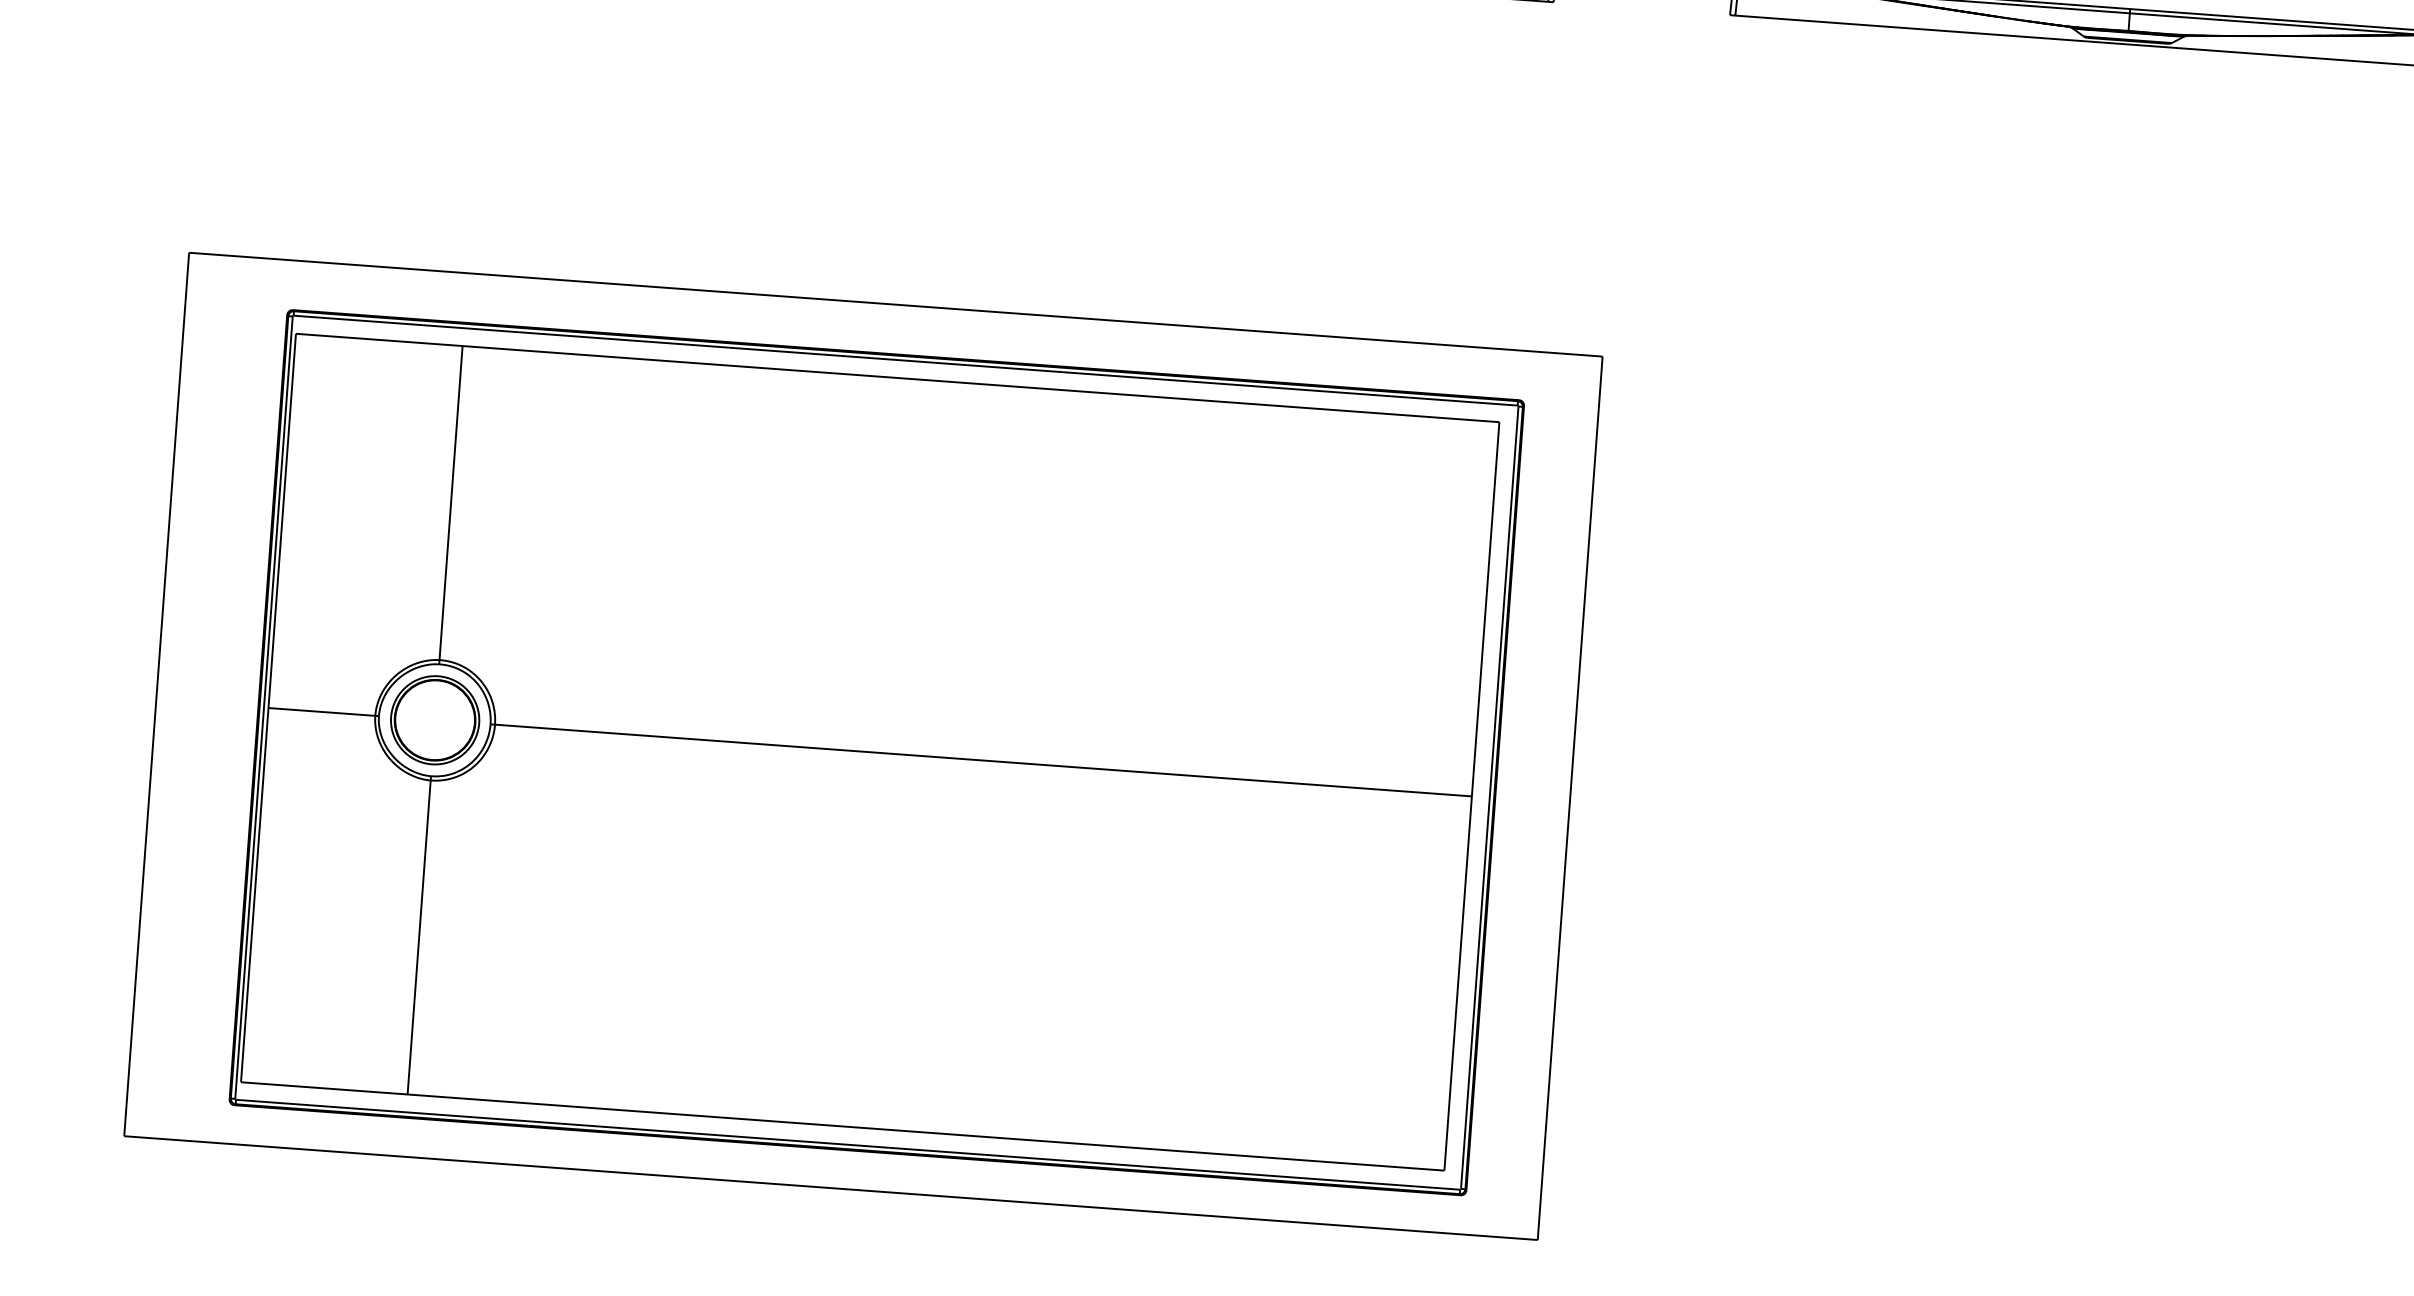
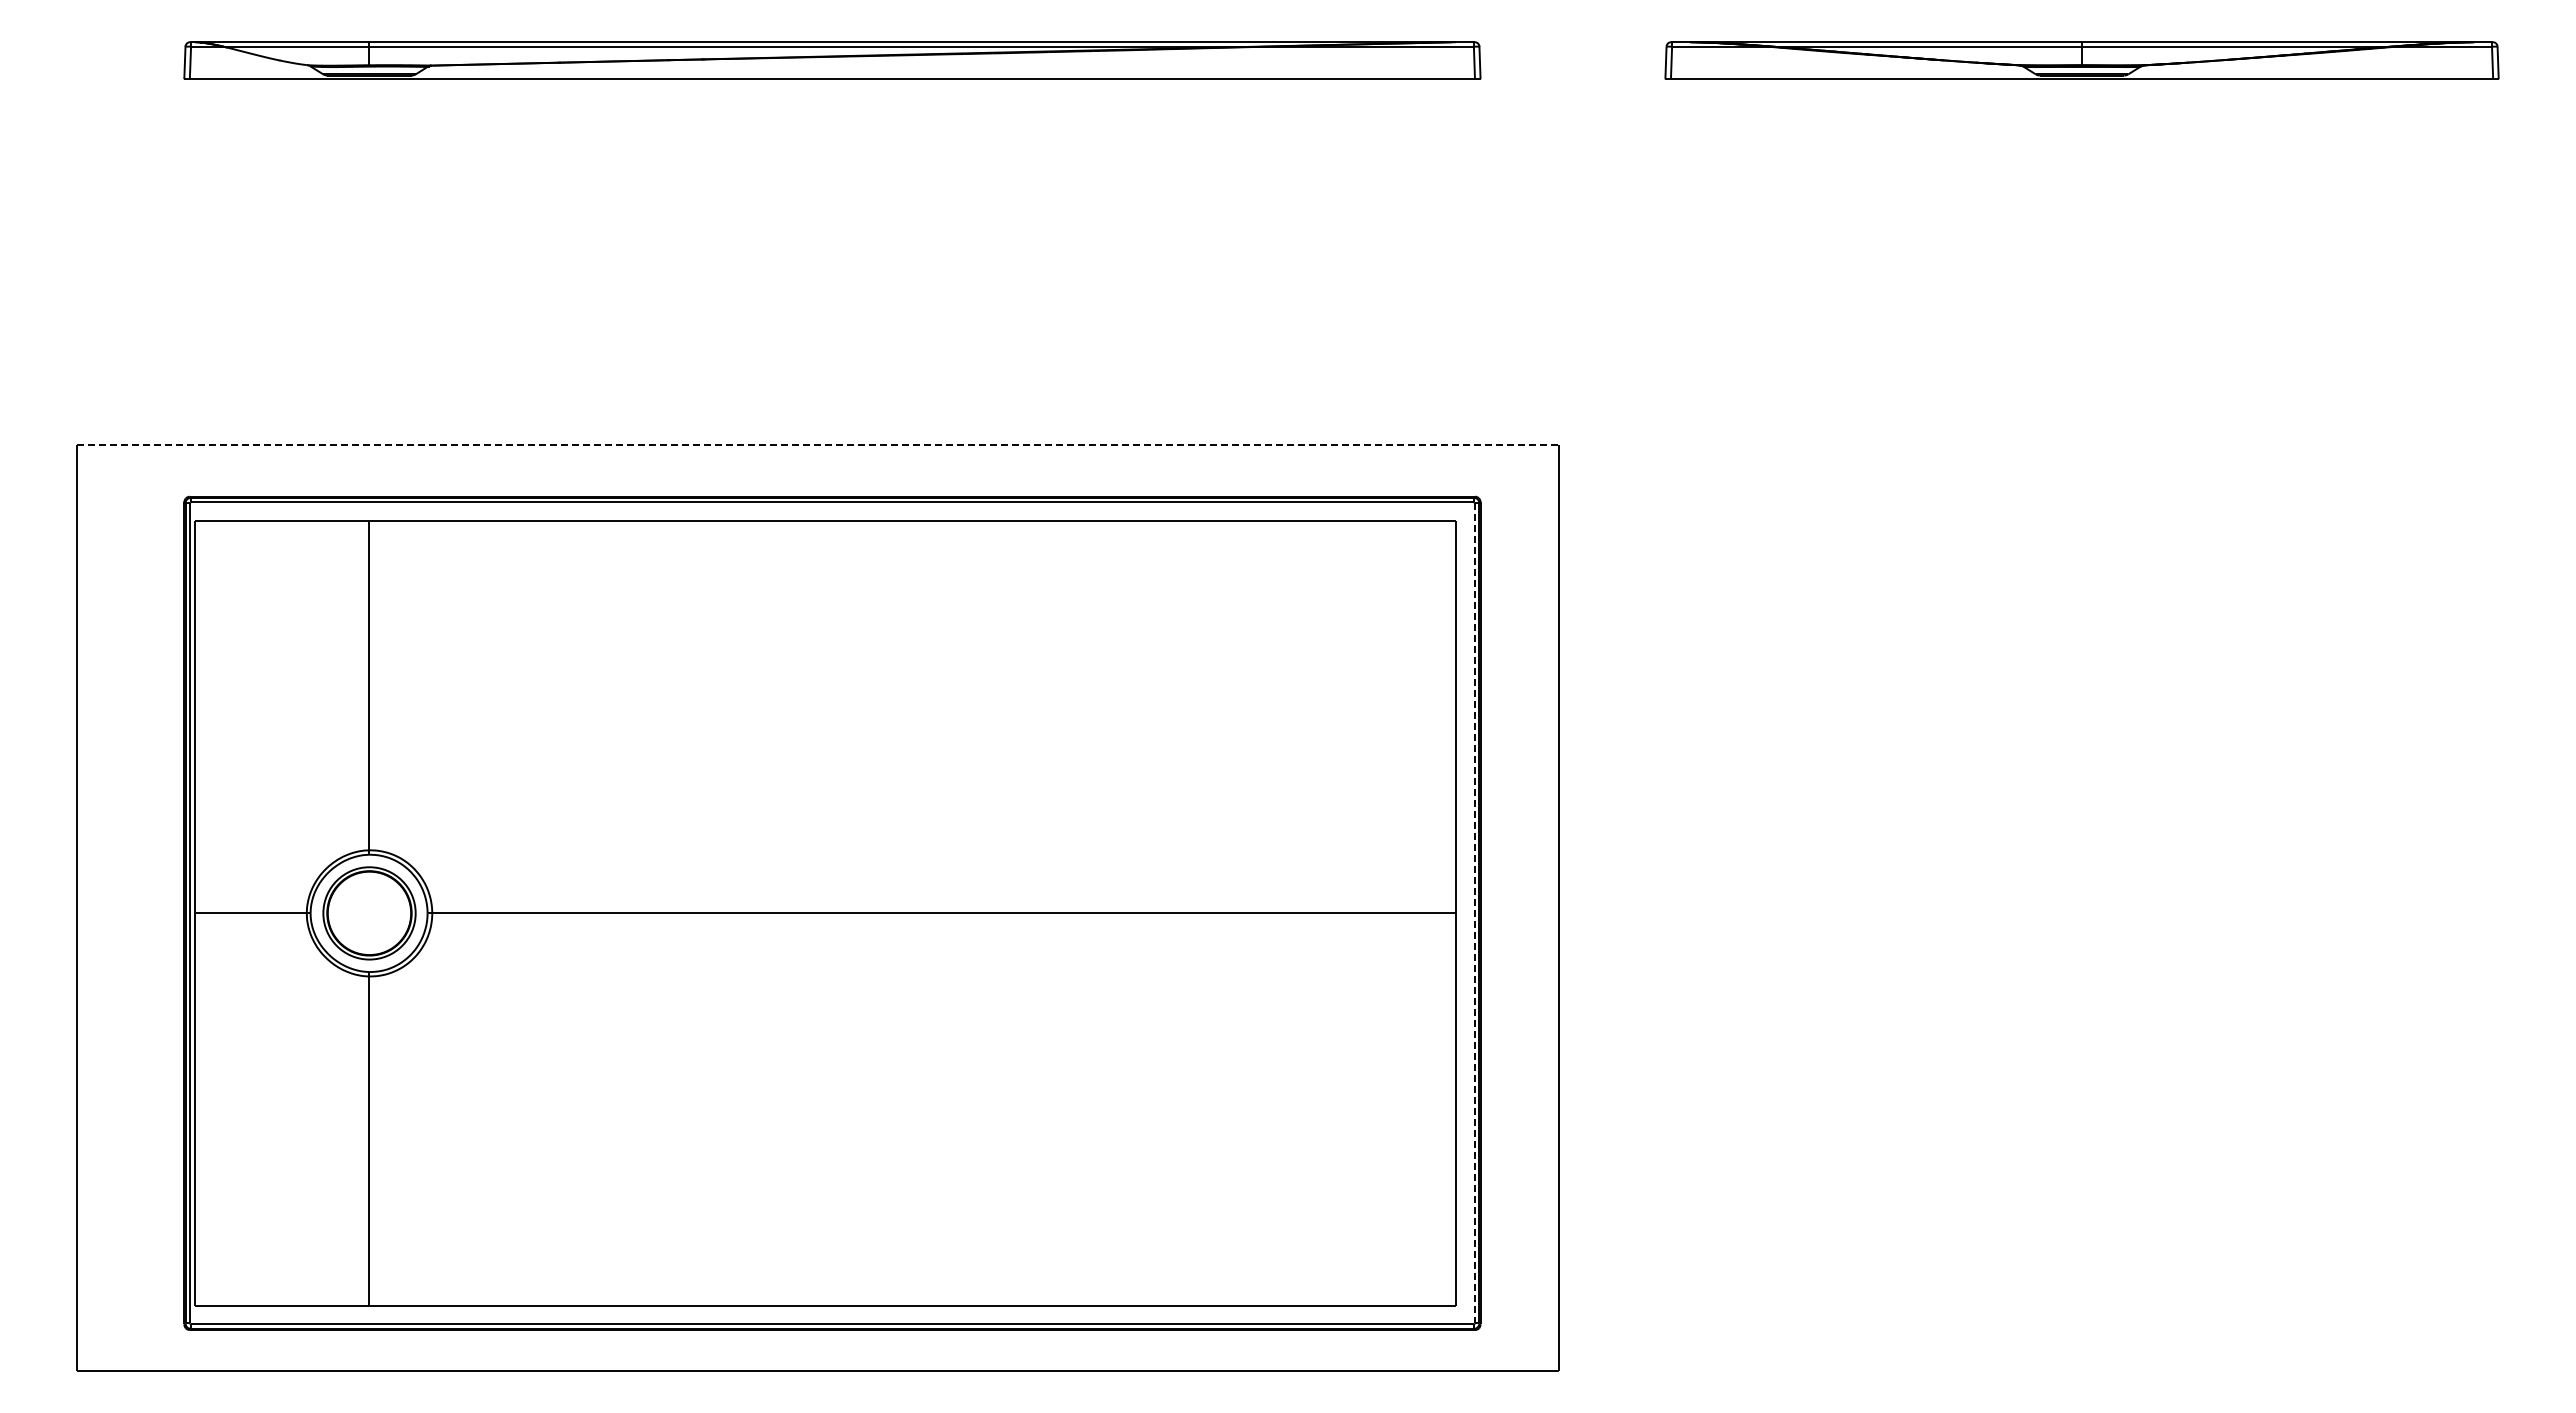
line: (895, 304) -> (817, 444), solid -> dashed
line: (1489, 797) -> (1474, 913), solid -> dashed

